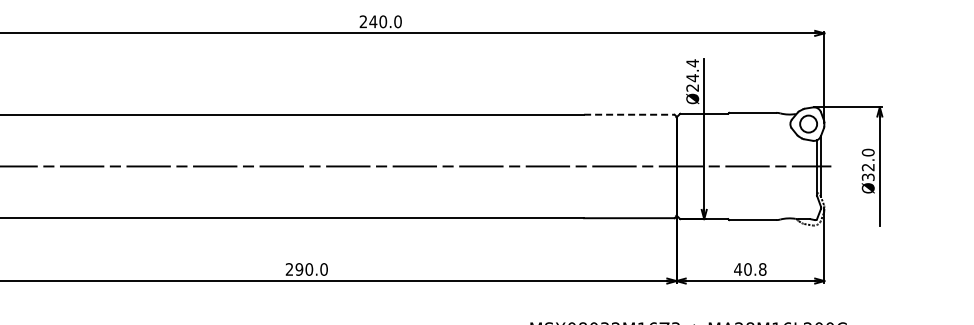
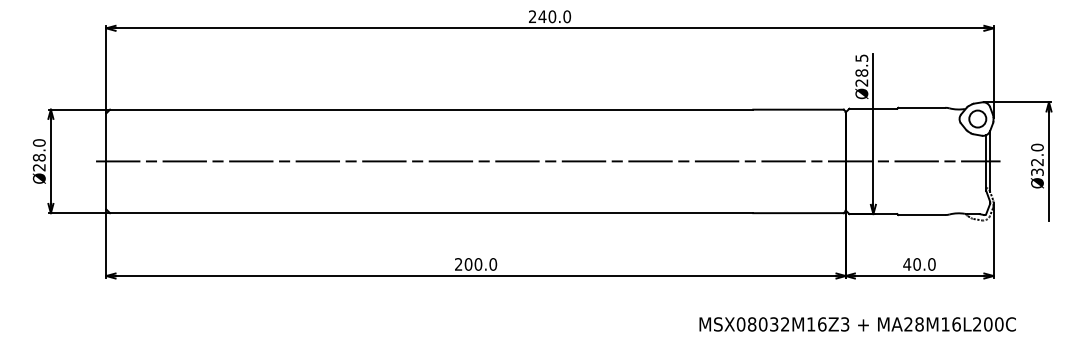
text: (692, 70) -> (861, 65), Ø24.4 -> Ø28.5
line: (630, 114) -> (799, 109), dashed -> solid
text: (299, 269) -> (468, 264), 290.0 -> 200.0
text: (762, 269) -> (931, 264), 40.8 -> 40.0

